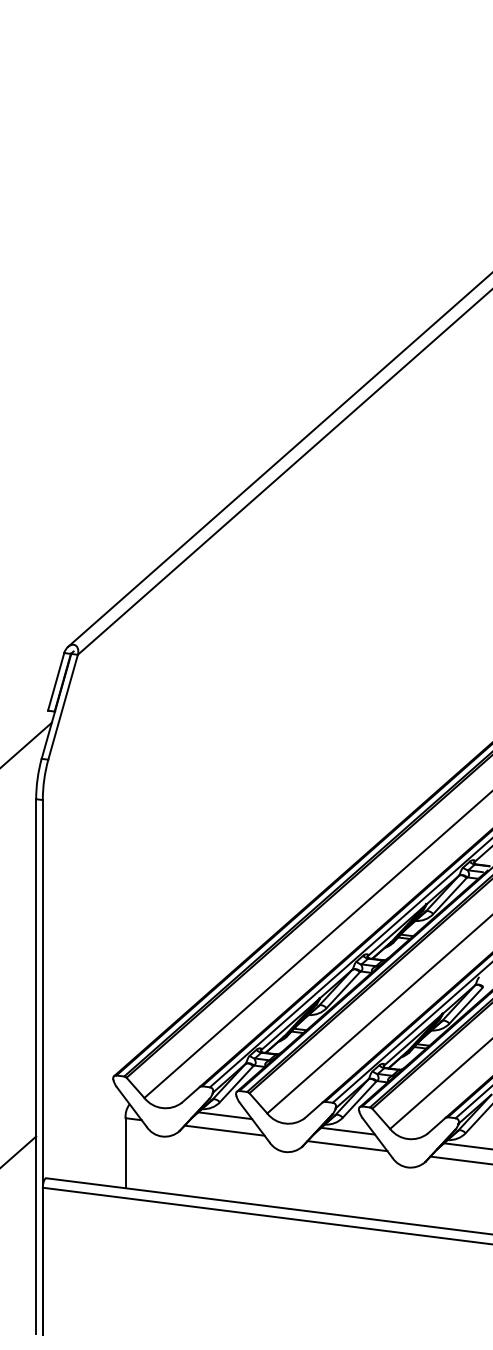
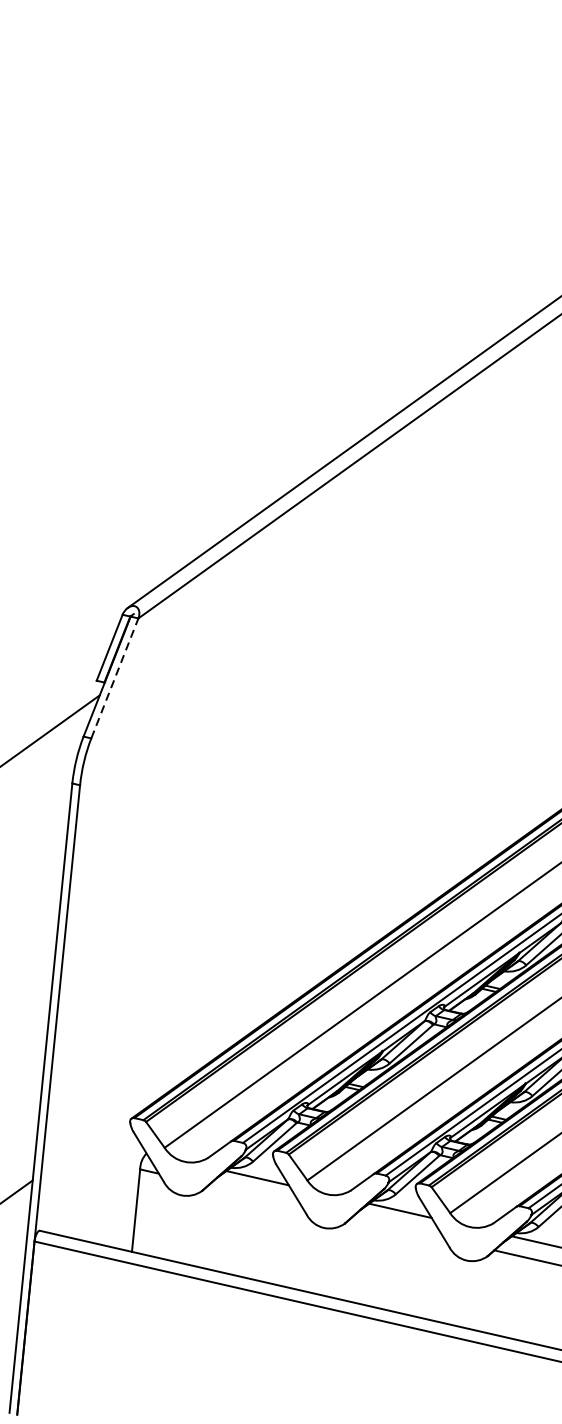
line: (63, 707) -> (115, 678), solid -> dashed
line: (224, 1130) -> (255, 1195), removed
line: (347, 1146) -> (397, 1228), removed

